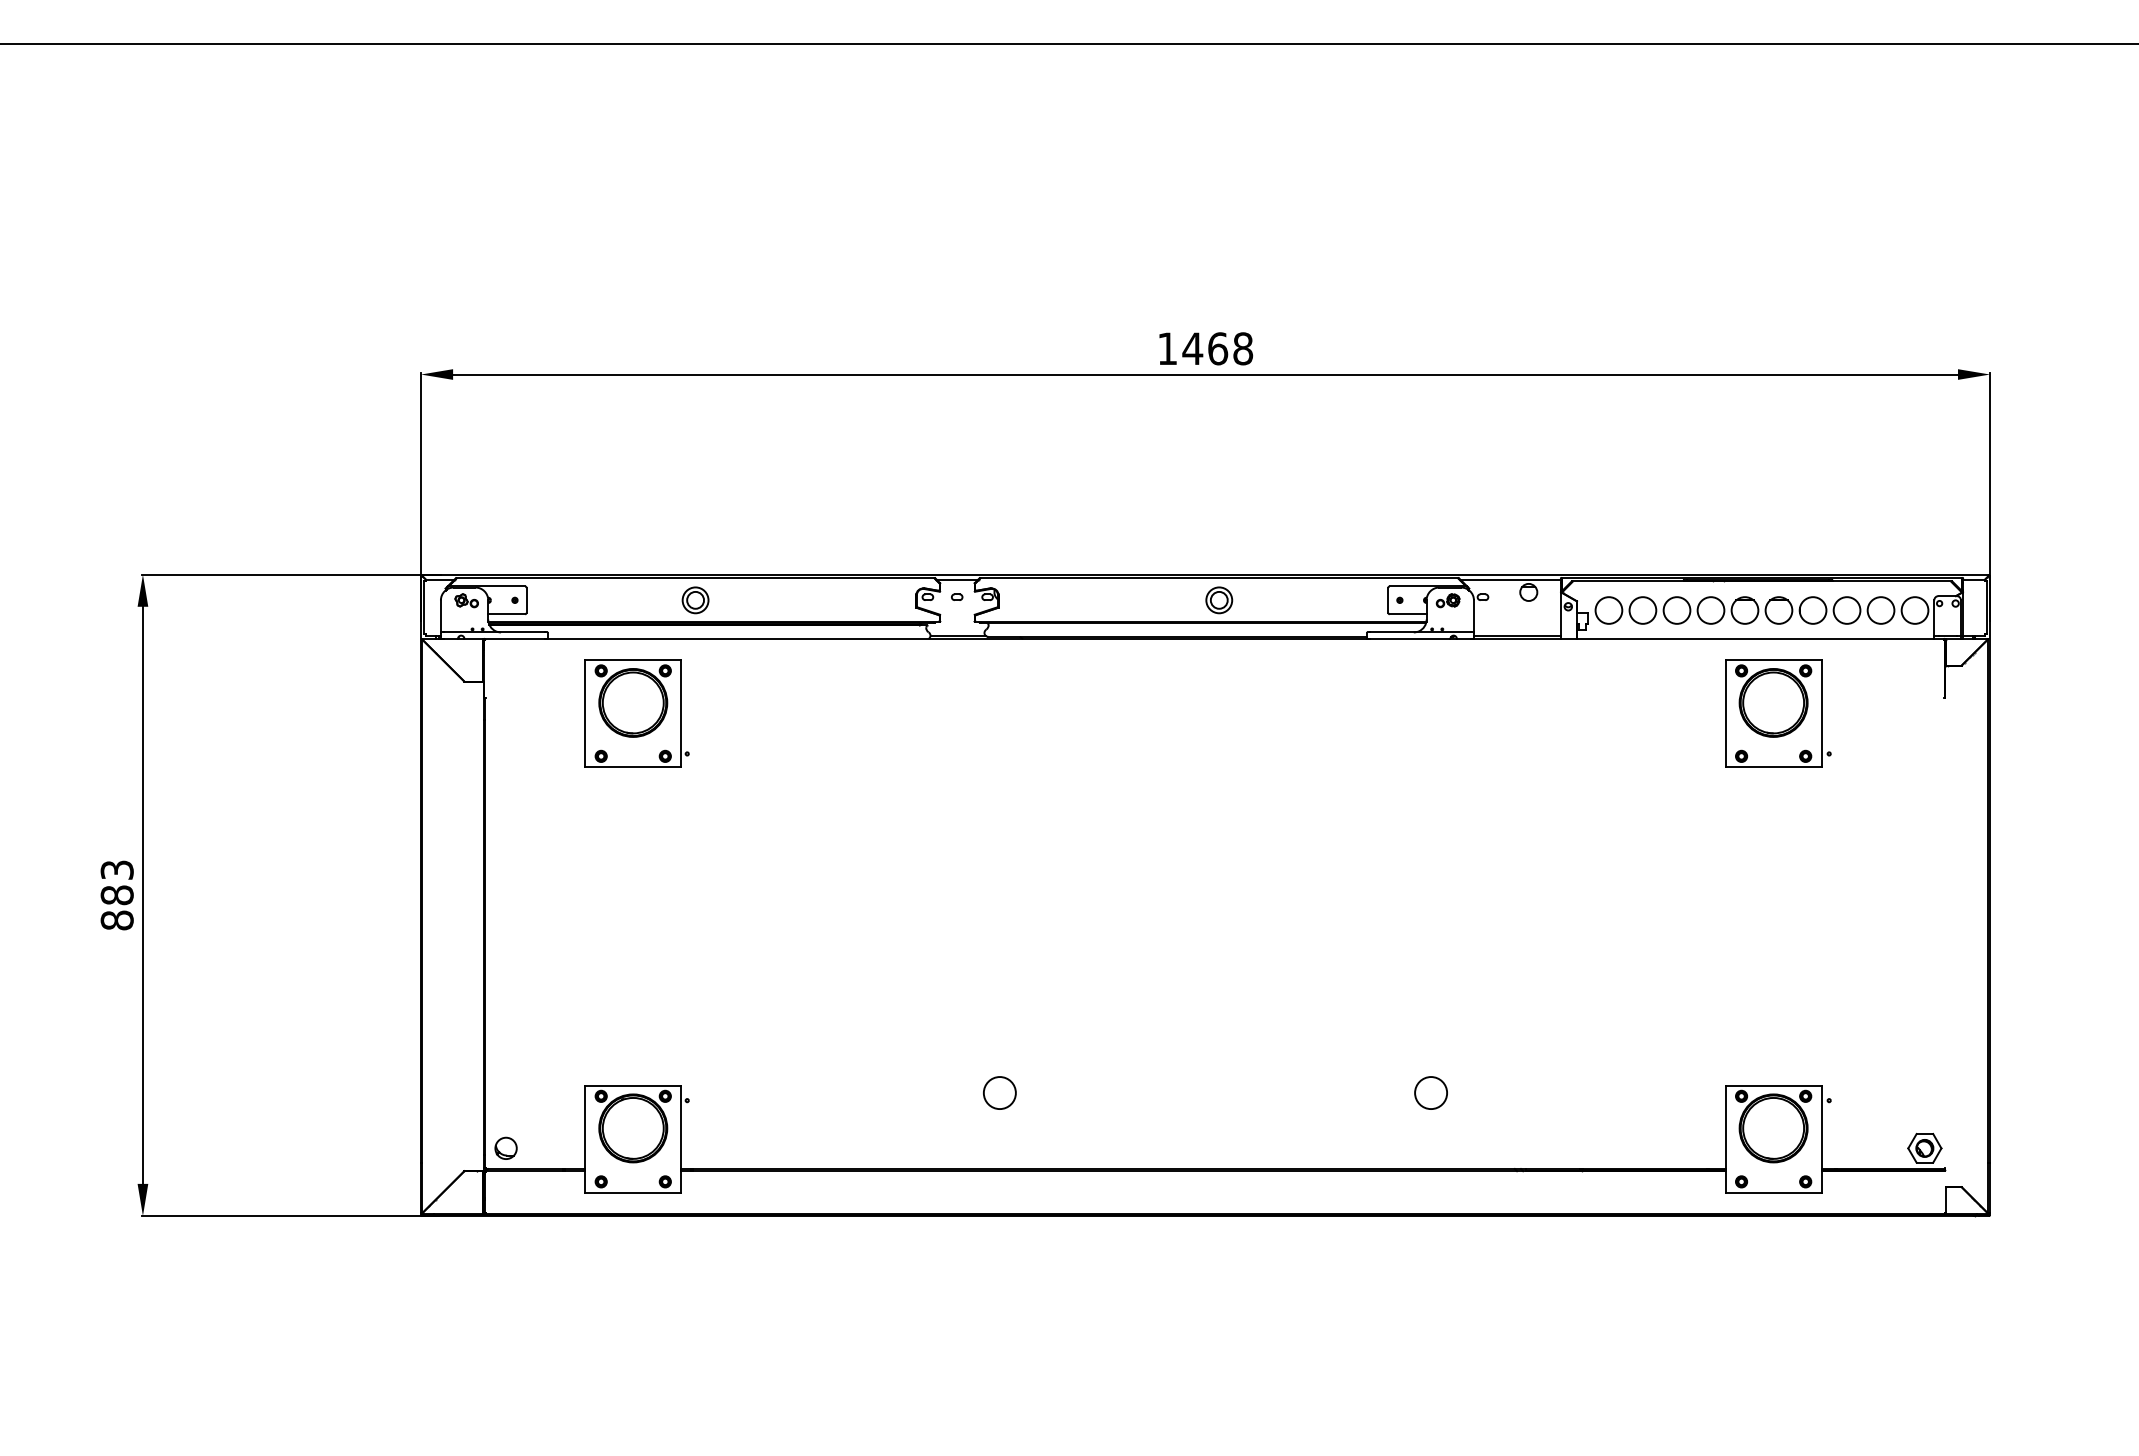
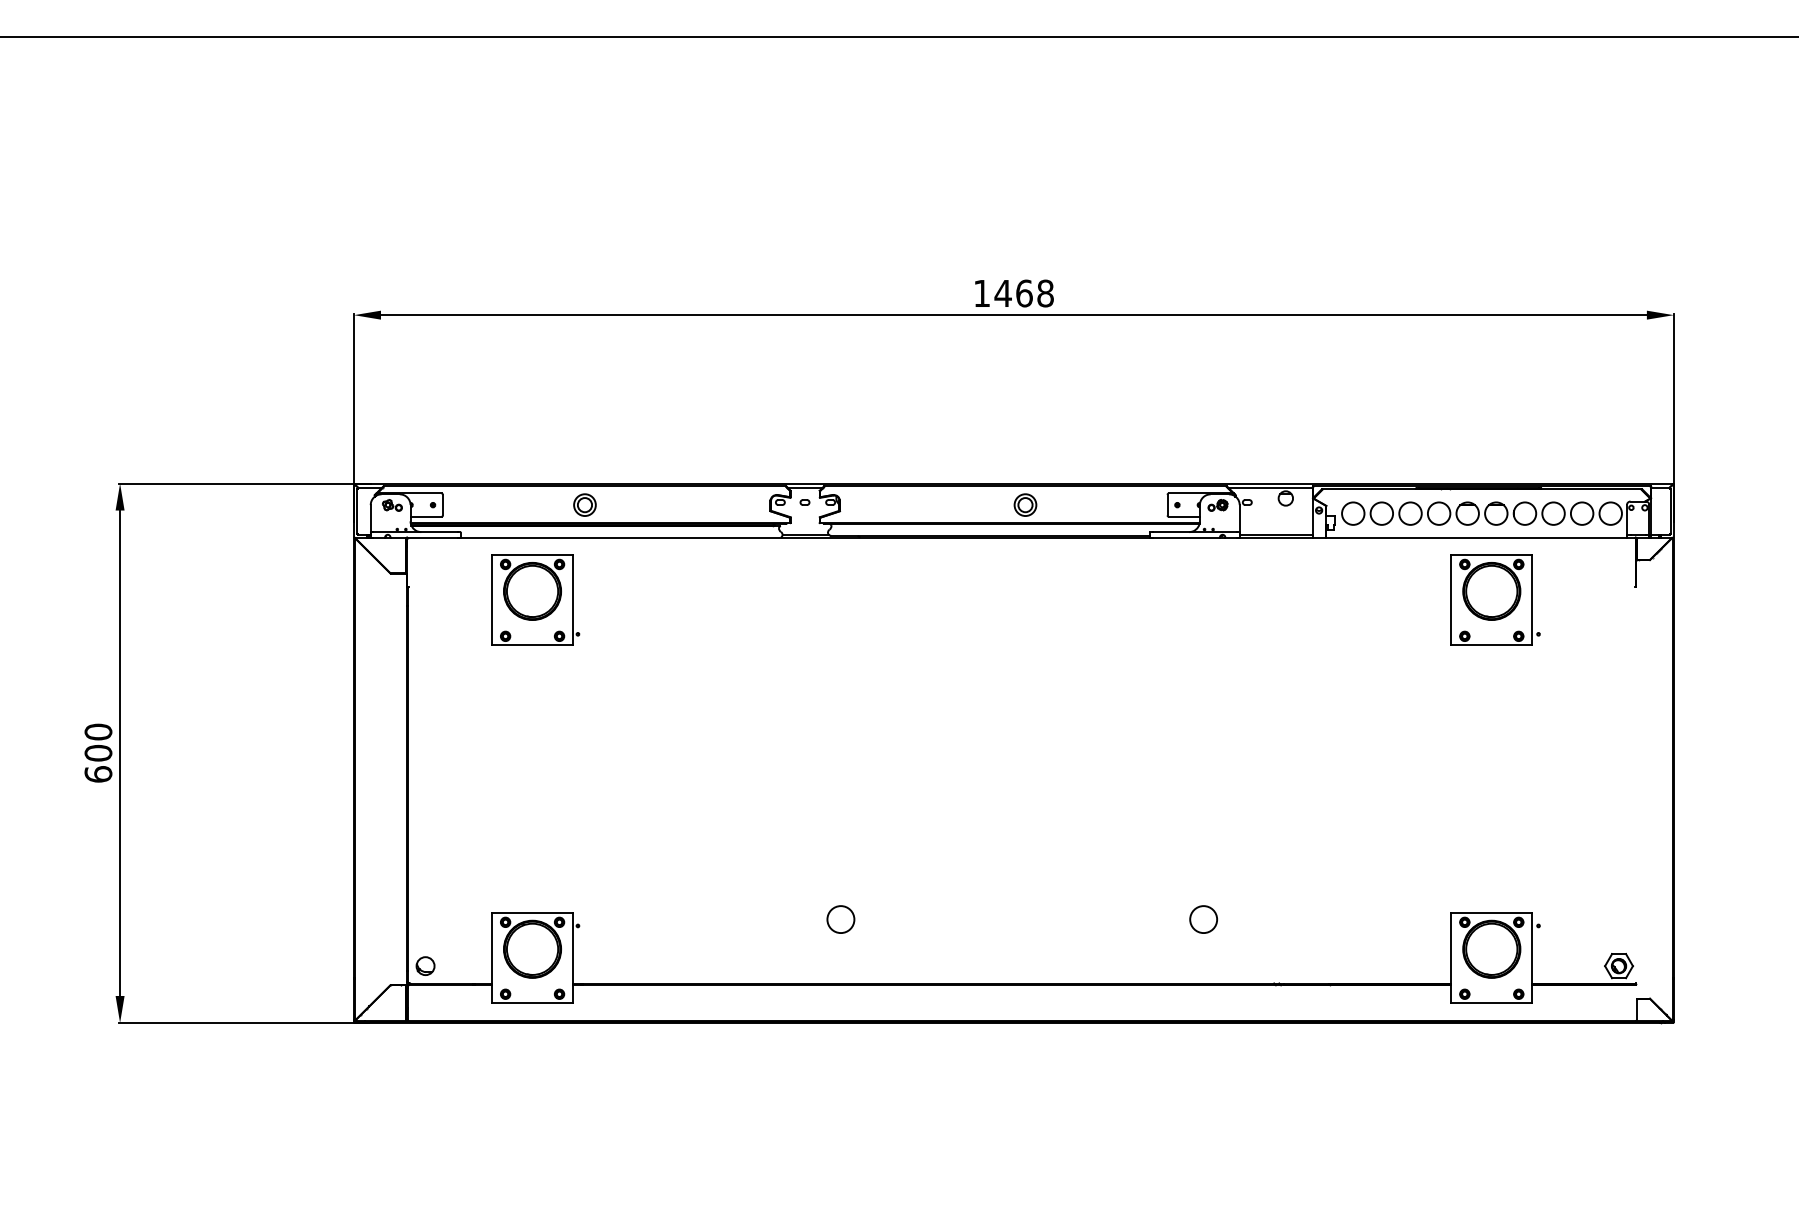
text: (117, 894) -> (98, 752), 883 -> 600

